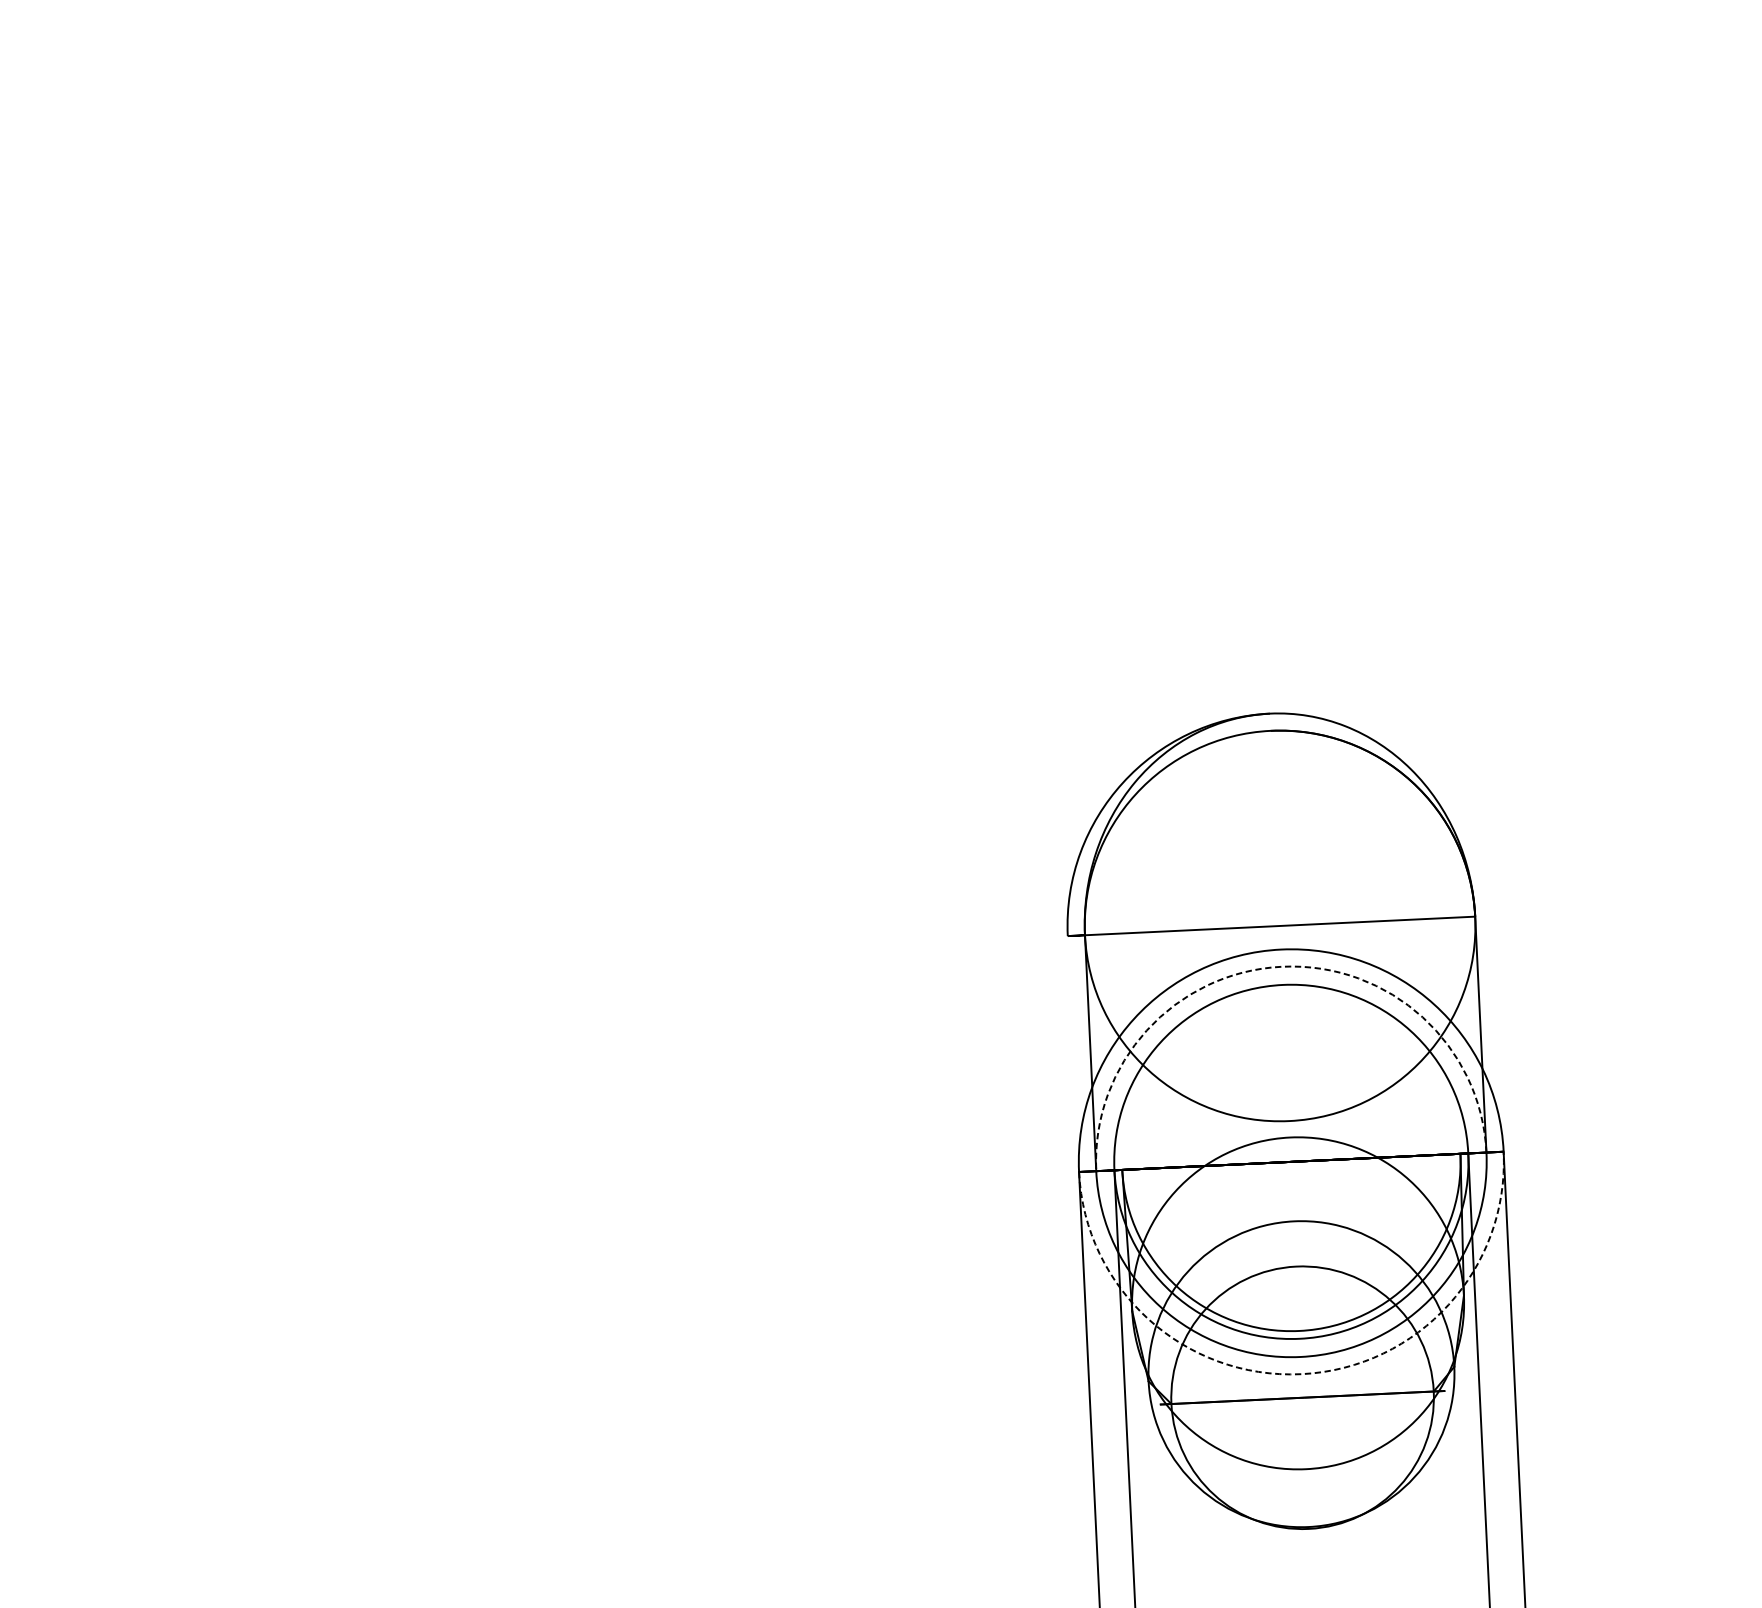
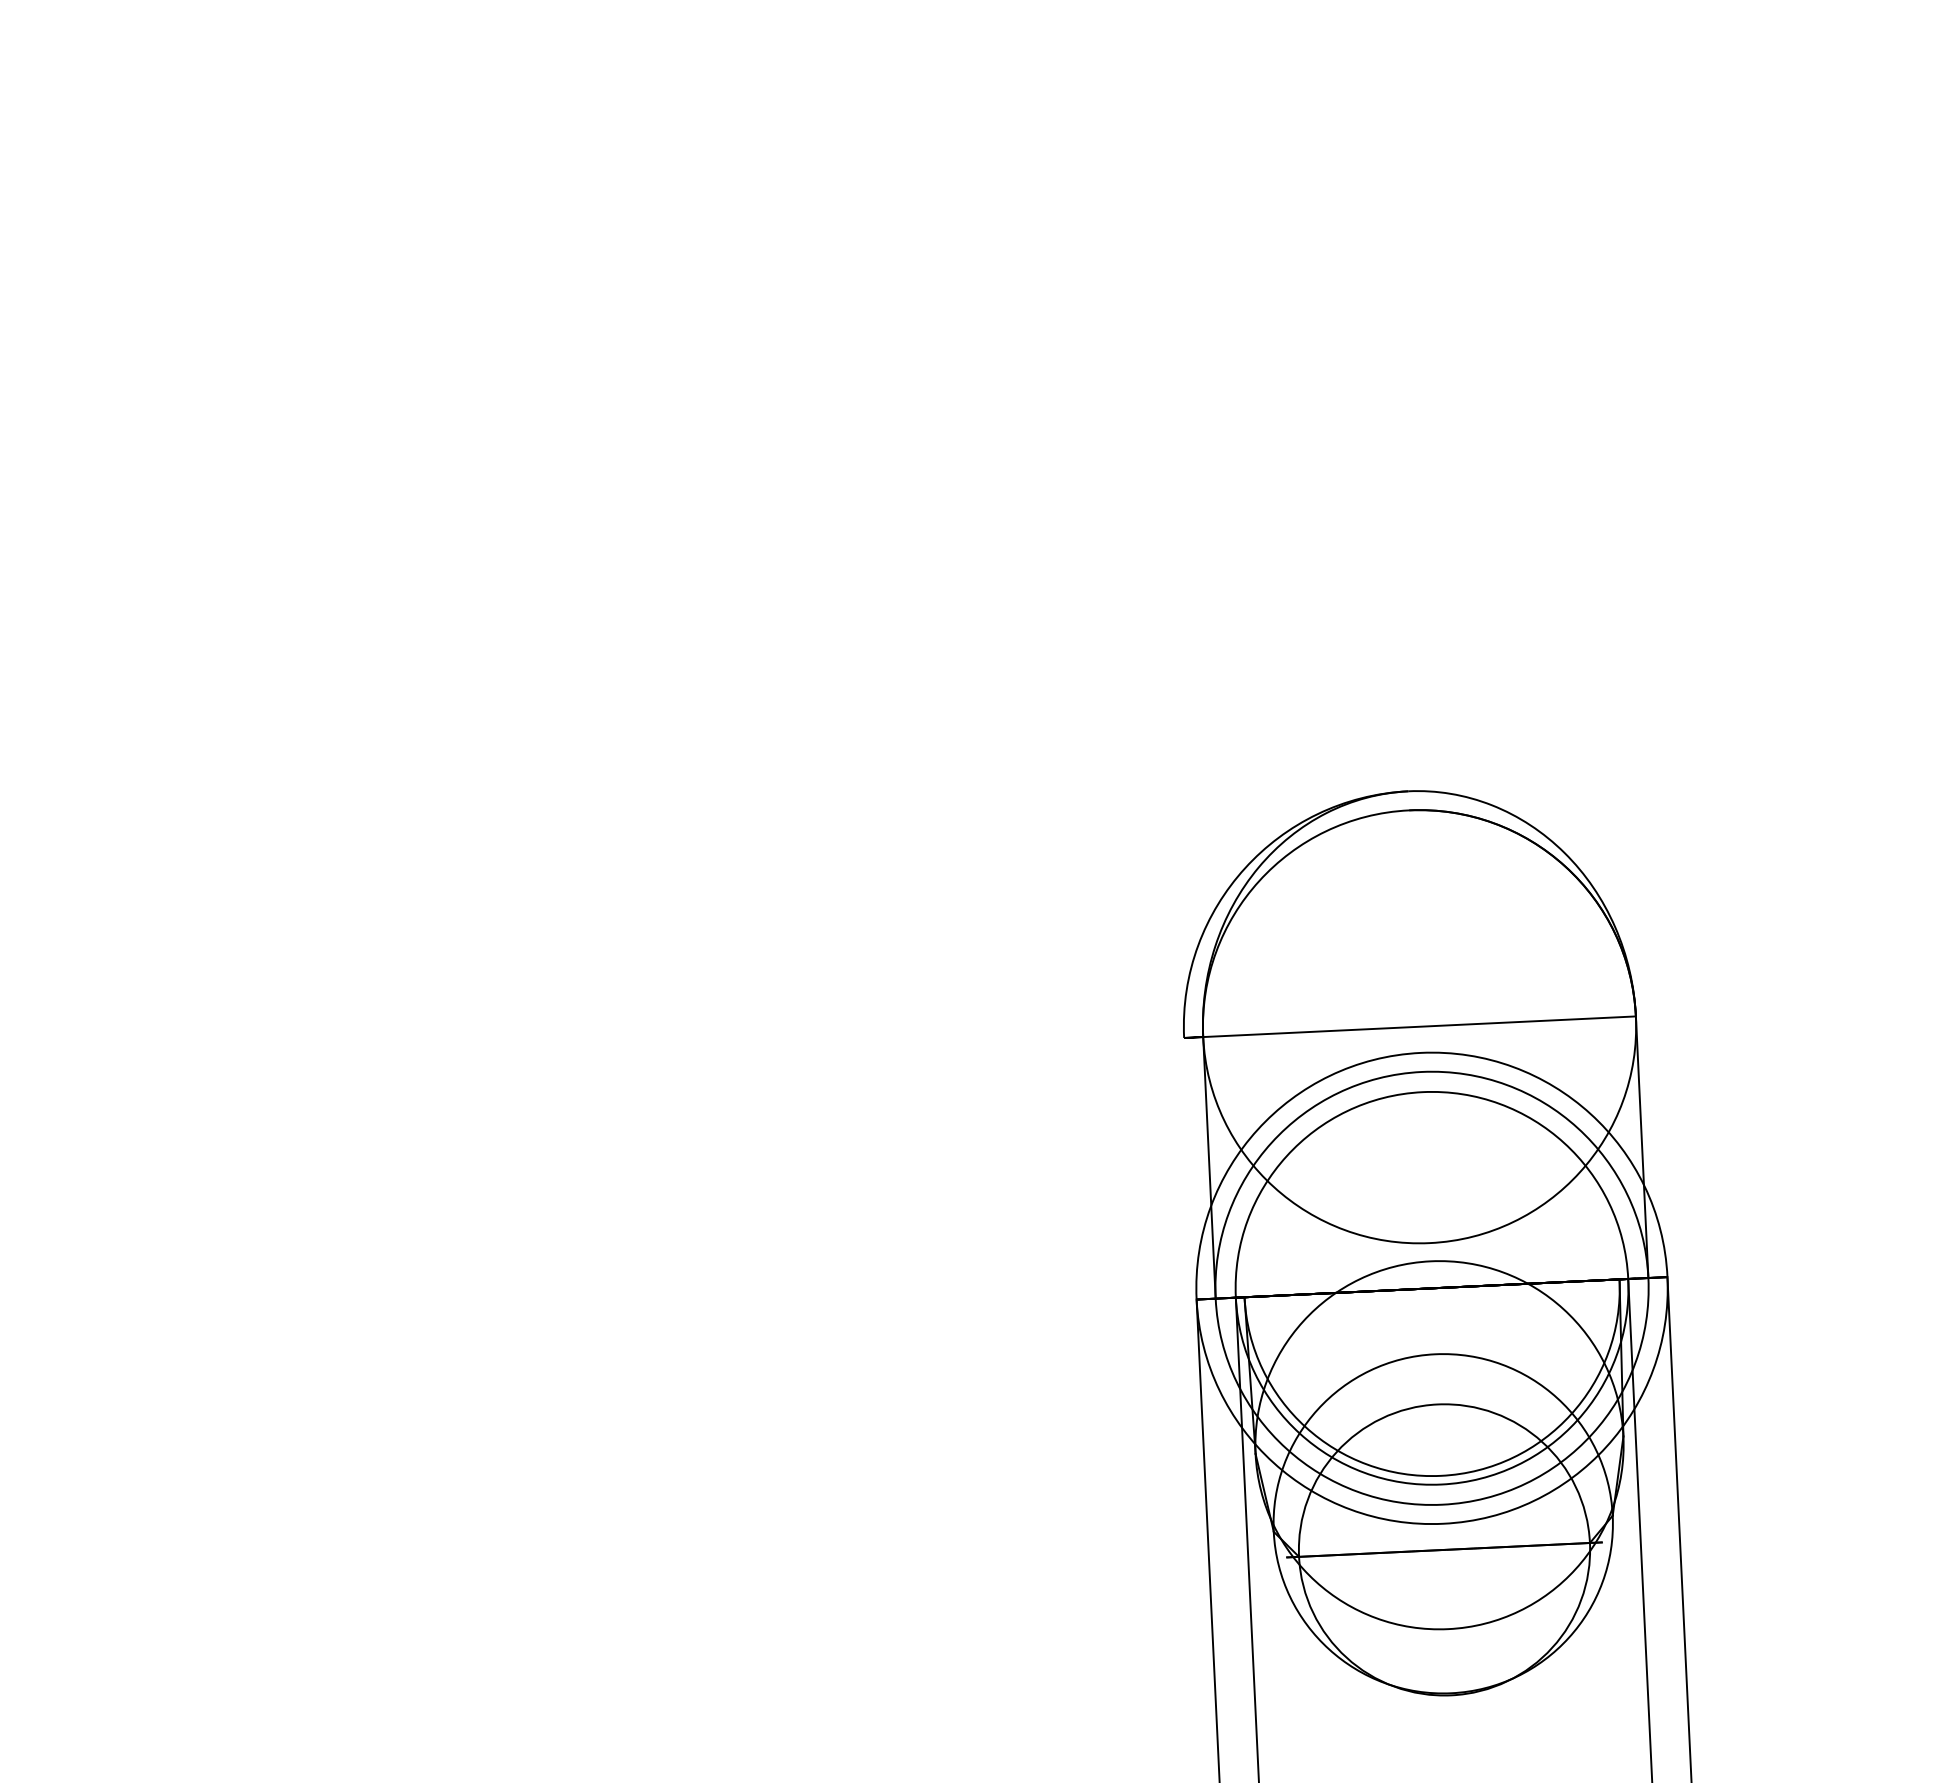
arc: (1281, 966) -> (1421, 1071), dashed -> solid
arc: (1301, 1373) -> (1443, 1523), dashed -> solid

